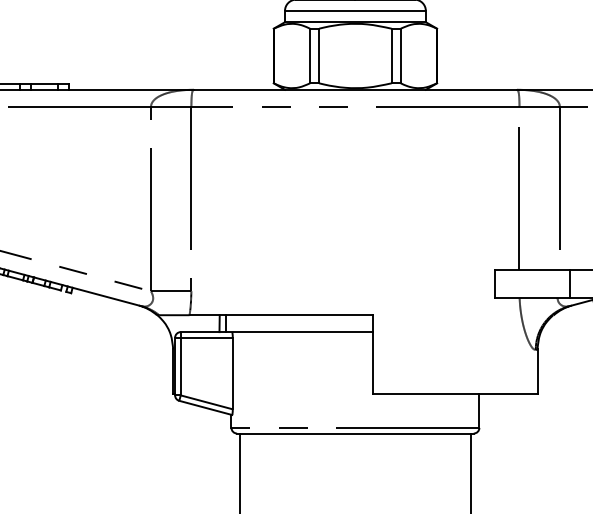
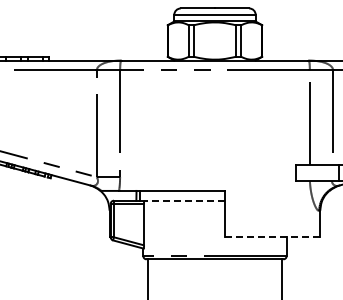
line: (299, 331) -> (182, 200), solid -> dashed
line: (454, 394) -> (272, 236), solid -> dashed

